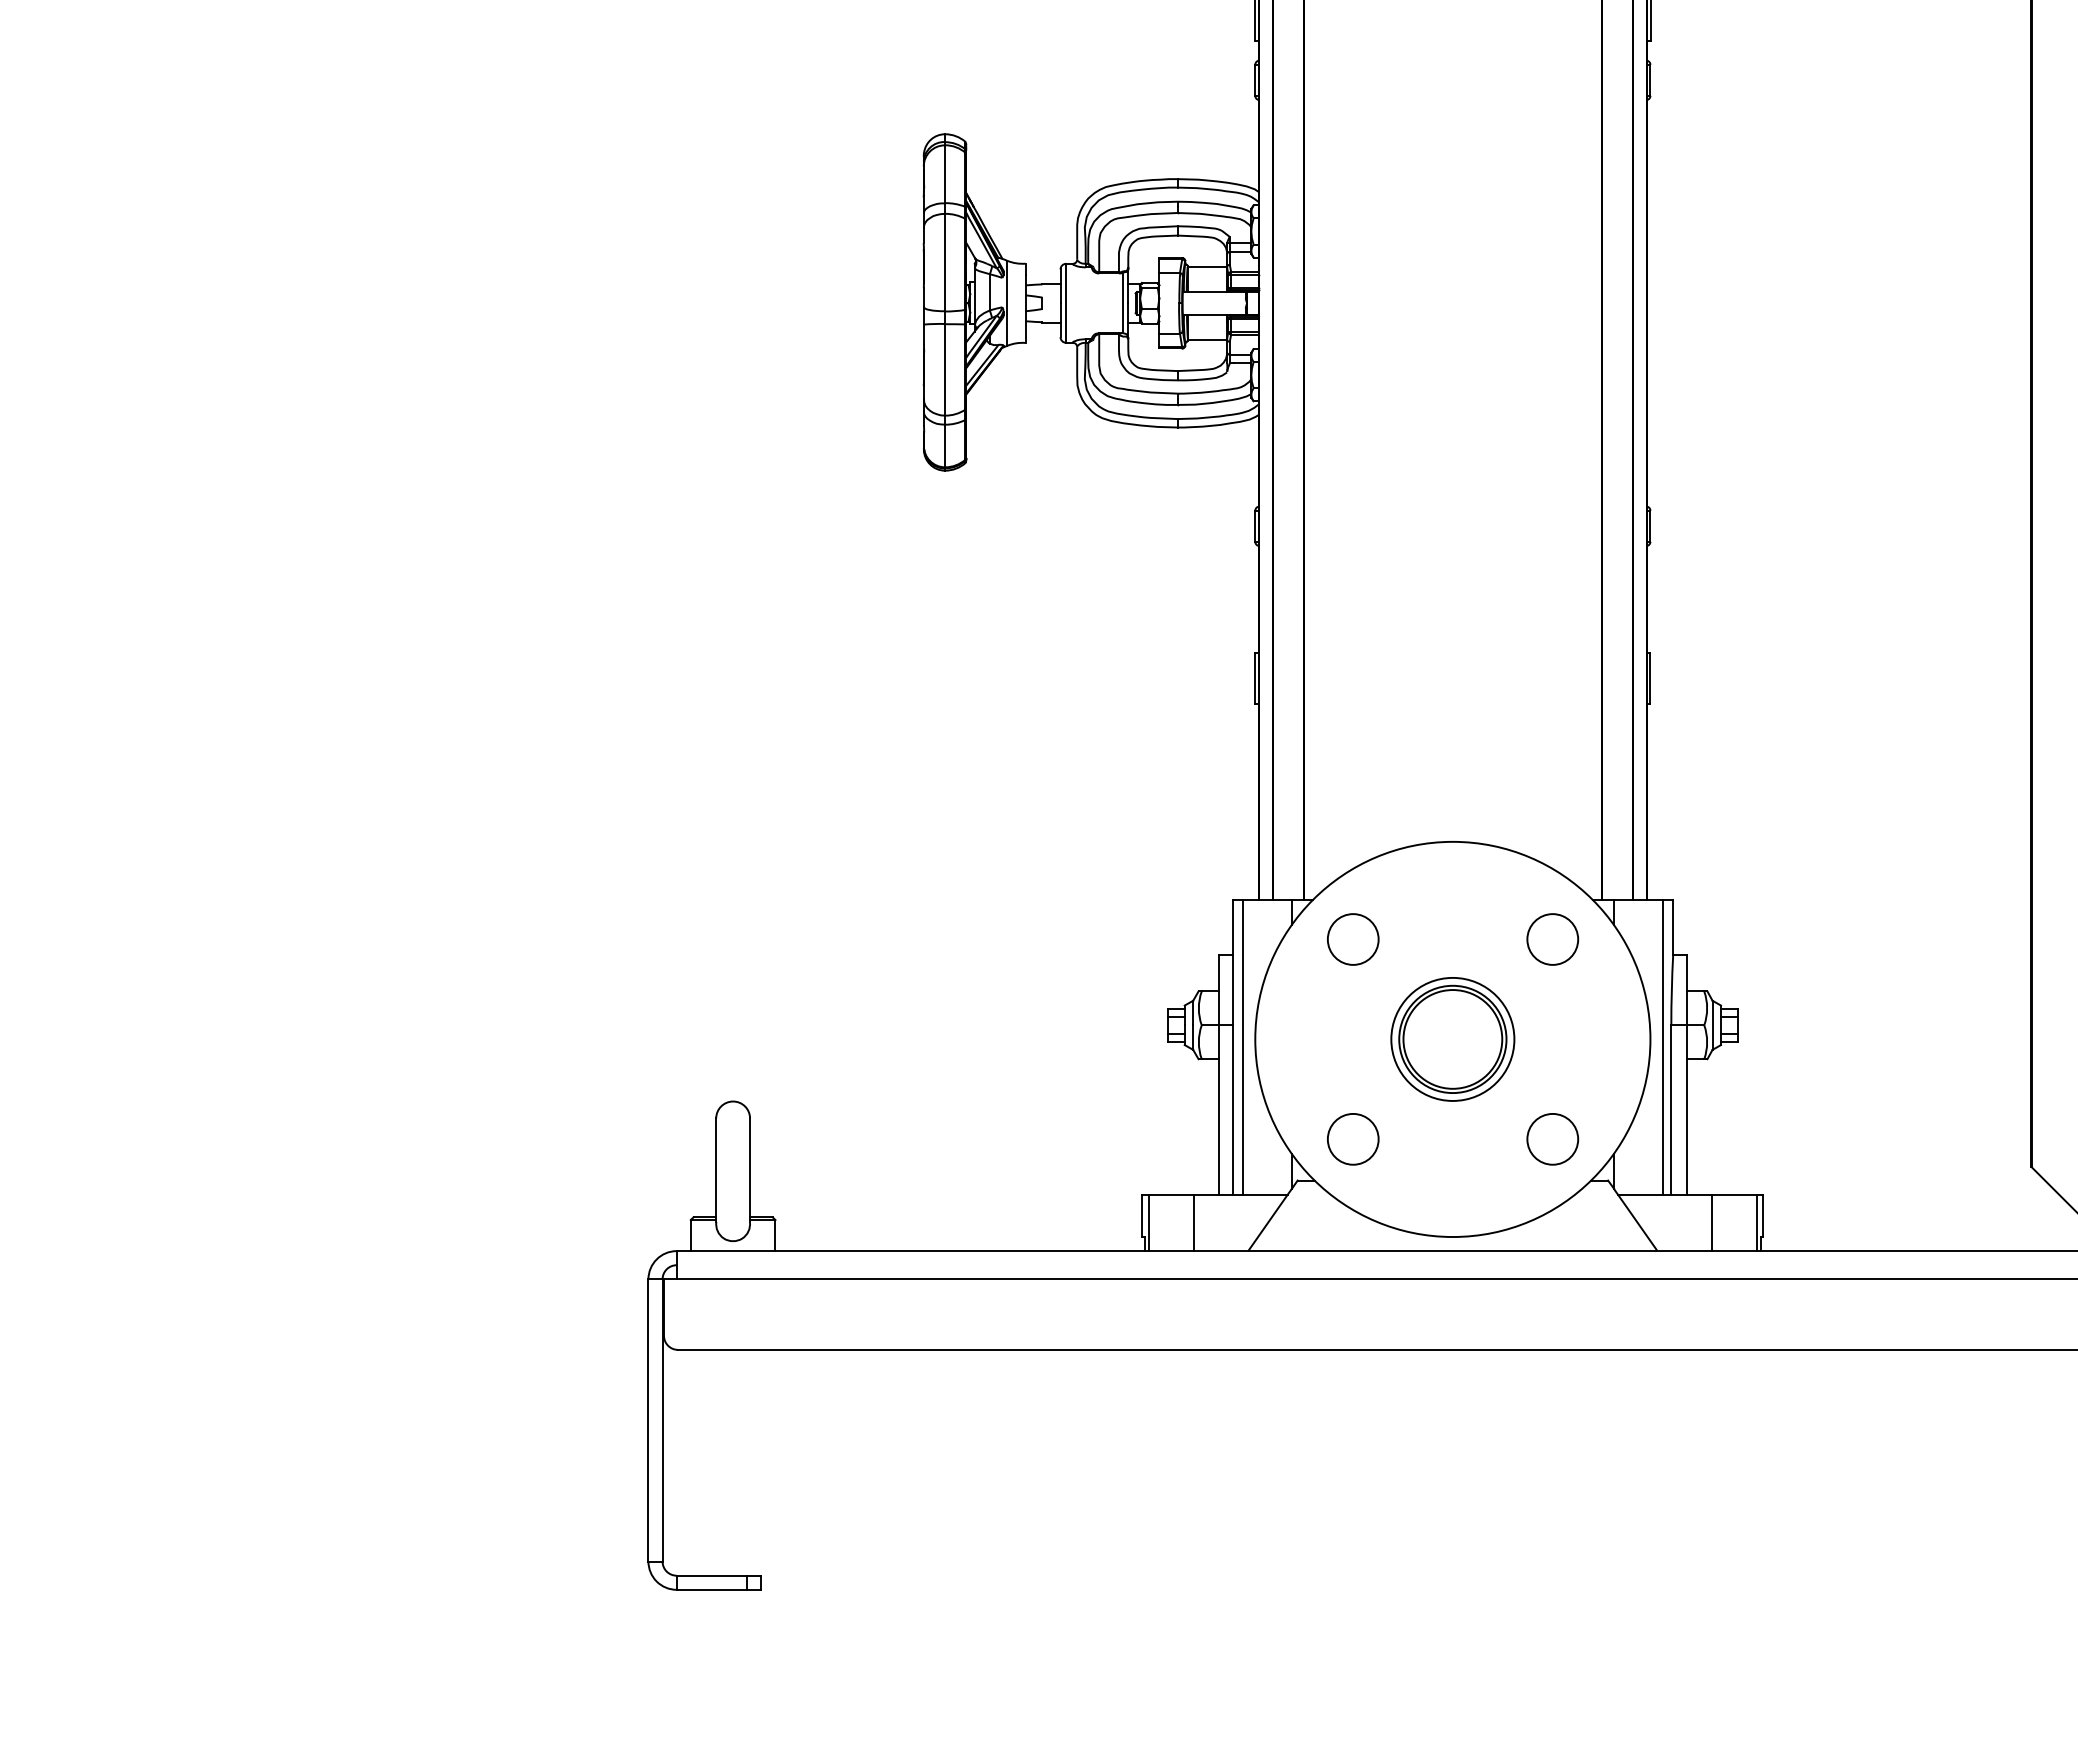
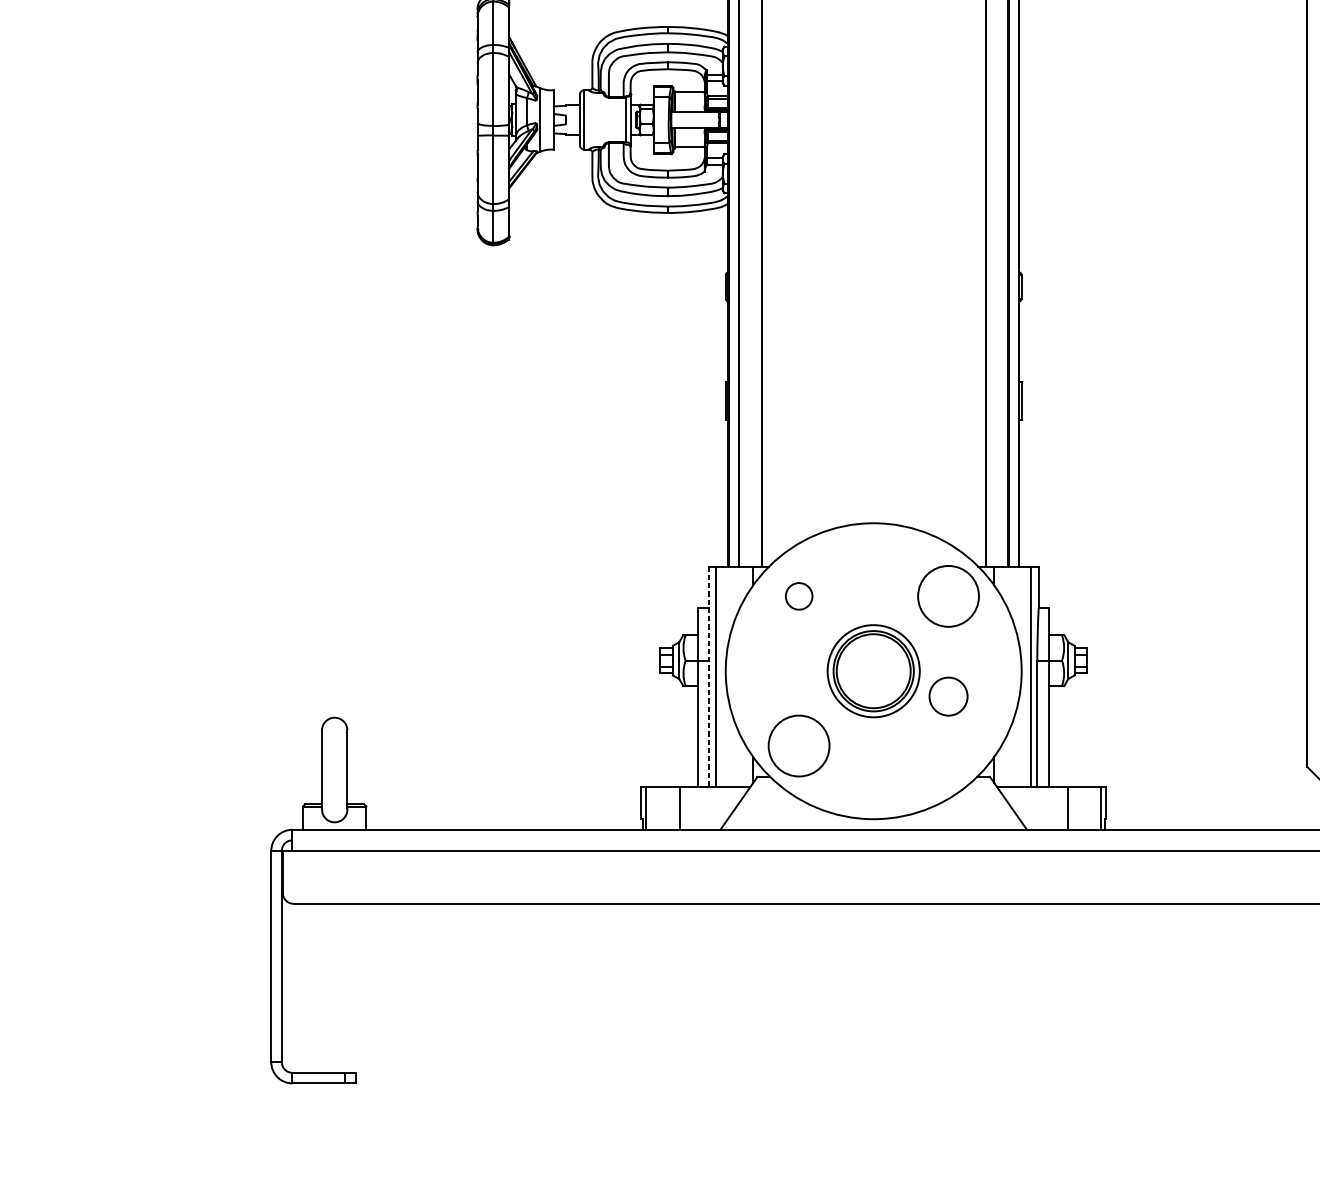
circle: (1353, 939) -> (799, 596), size x0.7
circle: (1552, 939) -> (948, 596), size x1.6
line: (1232, 1047) -> (708, 677), solid -> dashed
circle: (1352, 1138) -> (798, 745), size x1.6
circle: (1552, 1139) -> (948, 696), moved

